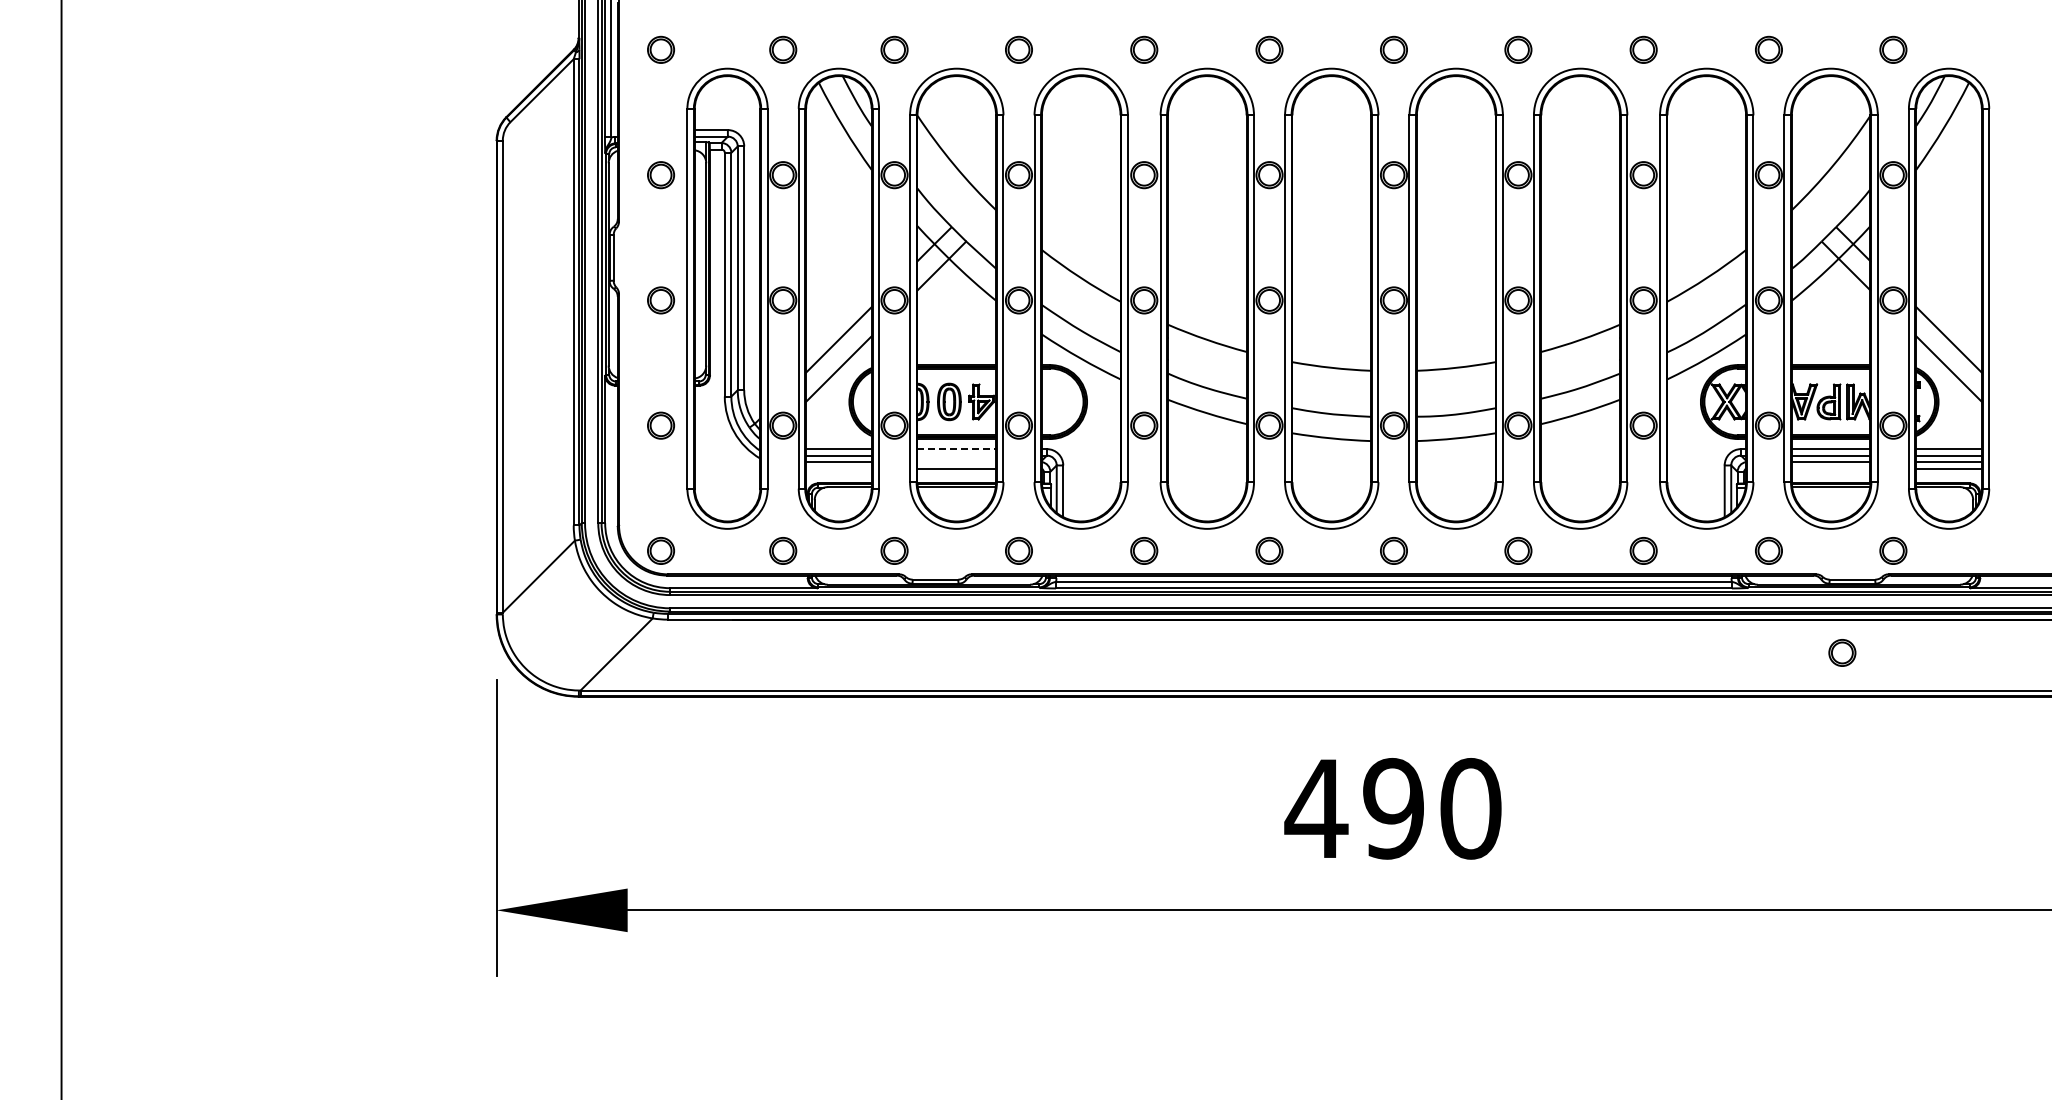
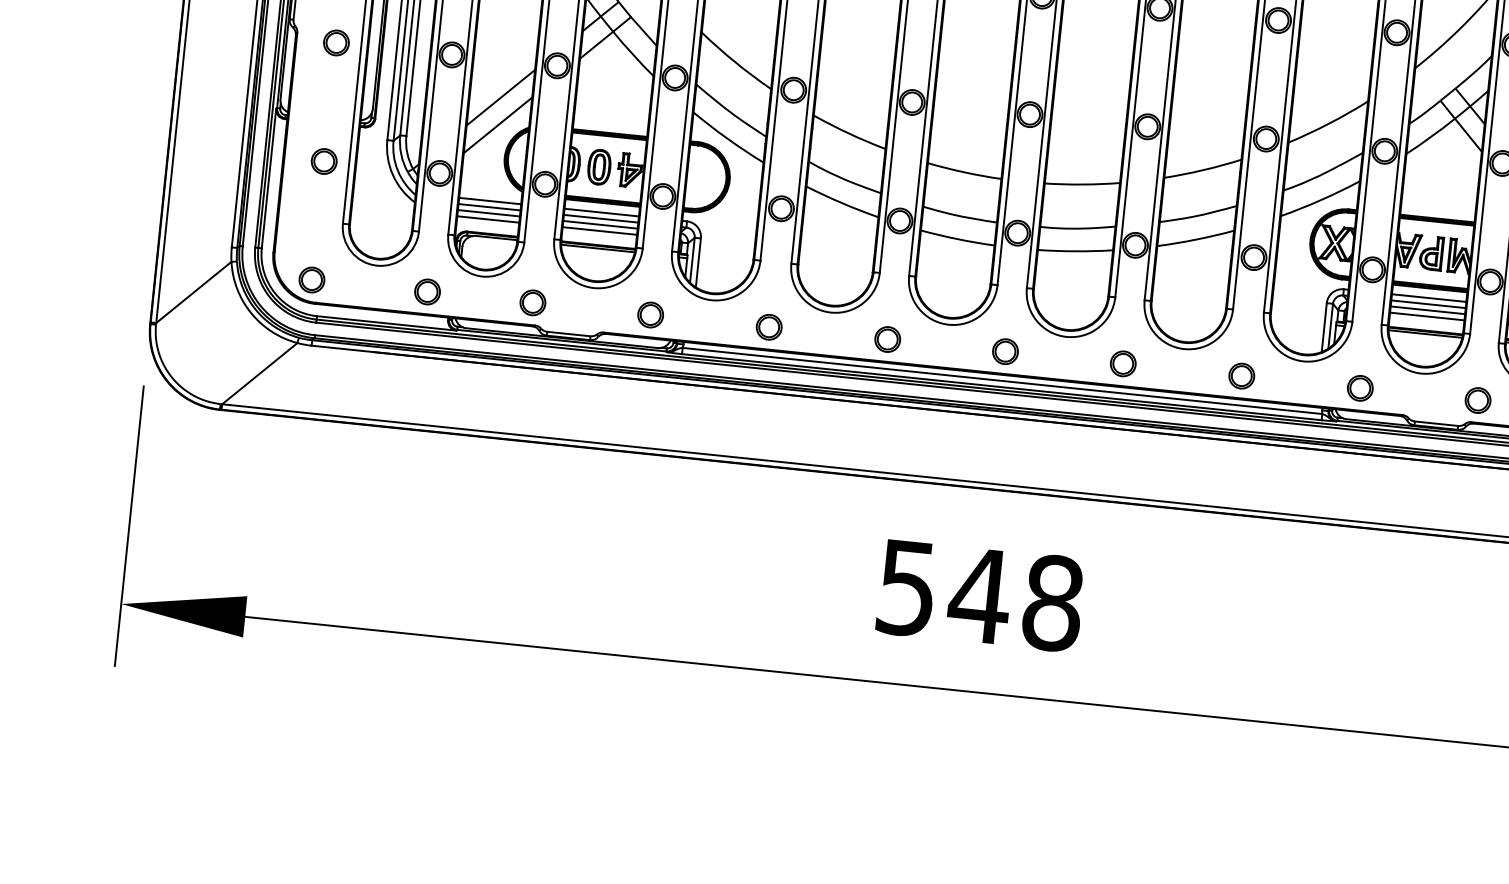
line: (957, 449) -> (602, 213), dashed -> solid
line: (956, 455) -> (600, 218), added
line: (956, 462) -> (600, 225), added
line: (838, 468) -> (487, 219), added
line: (1830, 468) -> (1426, 316), added
part: (1842, 652) -> (1419, 491), removed
text: (1392, 808) -> (978, 595), 490 -> 548

